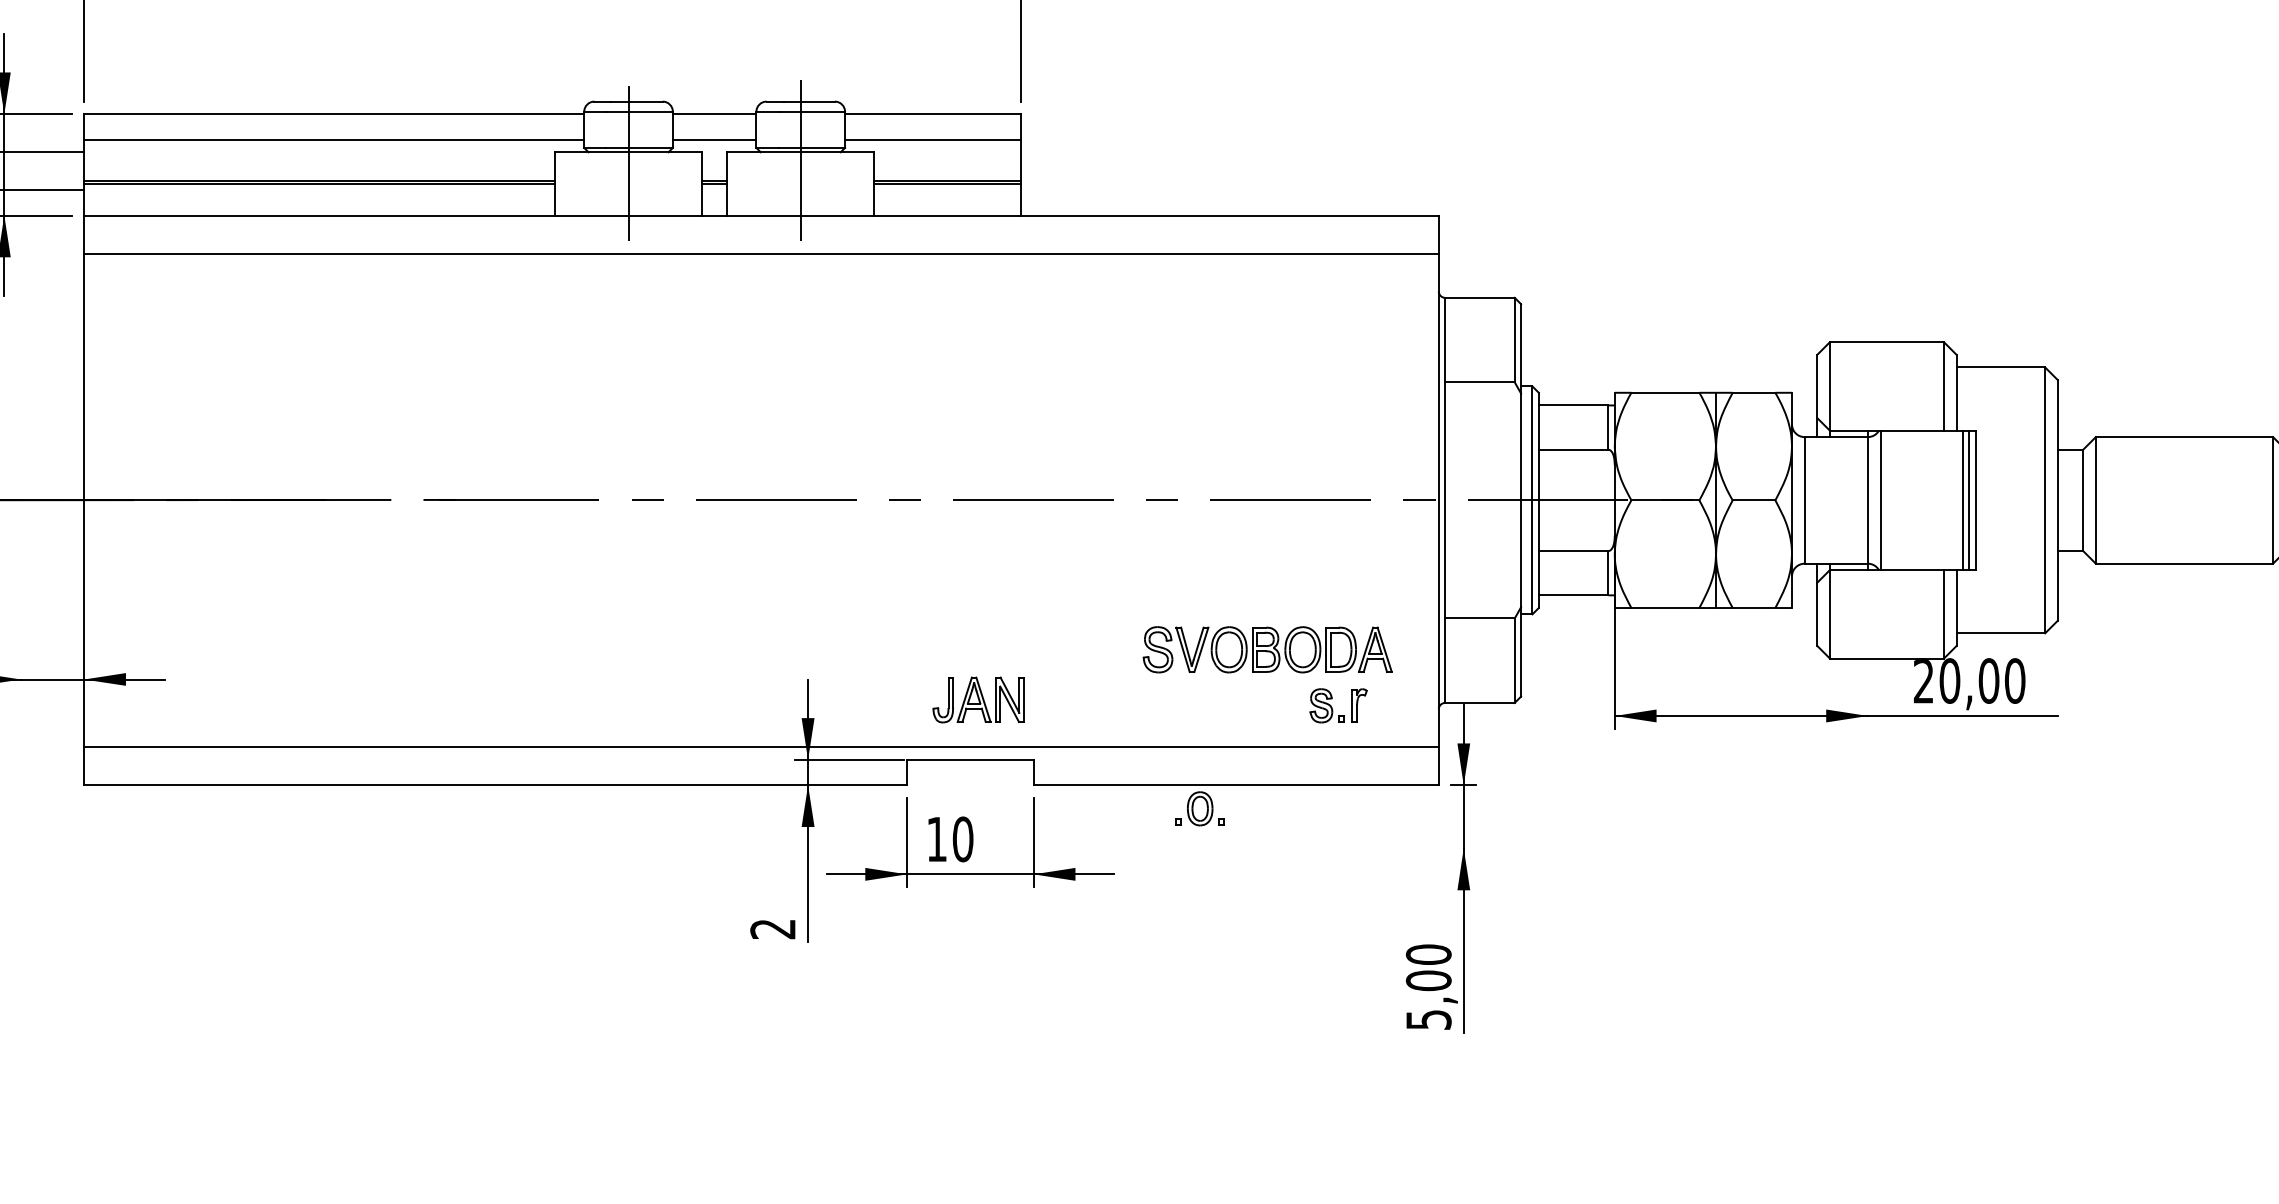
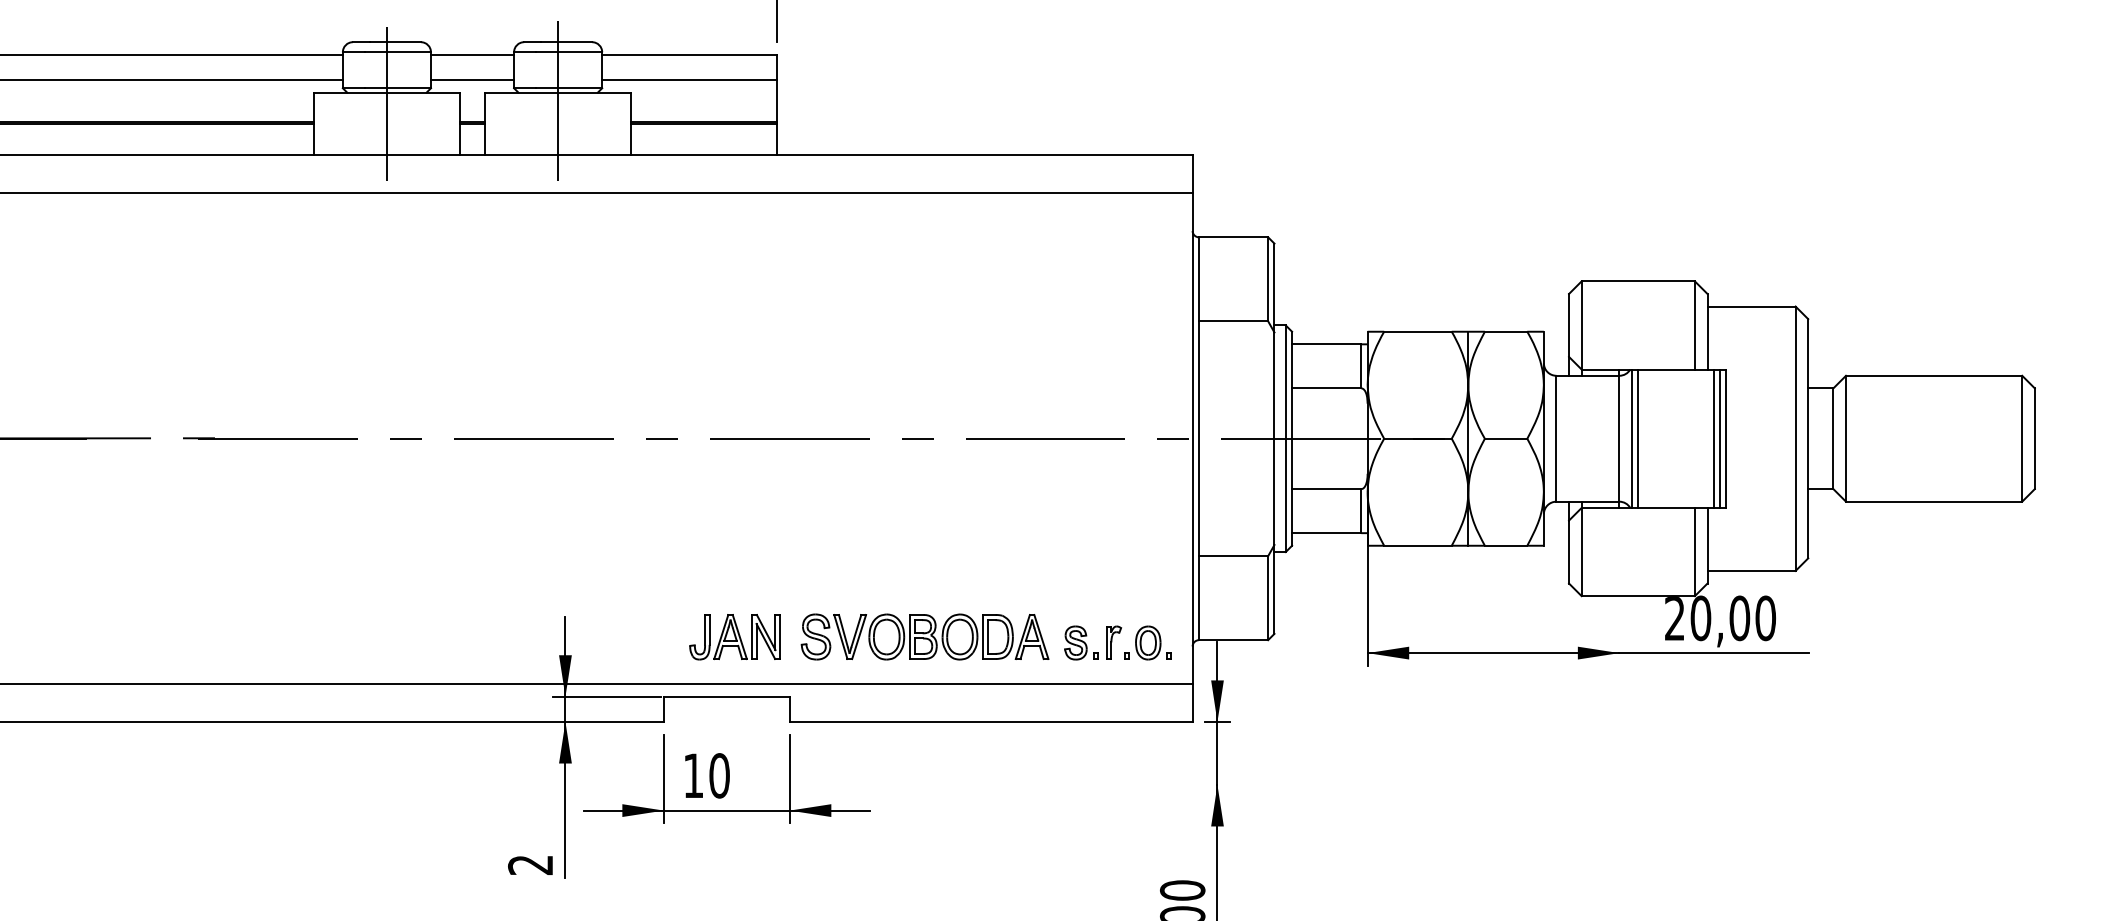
line: (1886, 500) -> (1637, 438), added
part: (1267, 649) -> (924, 636), moved
part: (1199, 808) -> (1147, 642), moved

